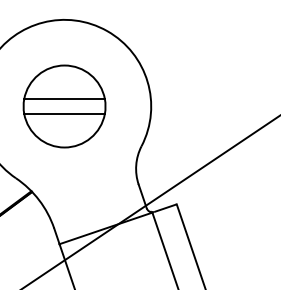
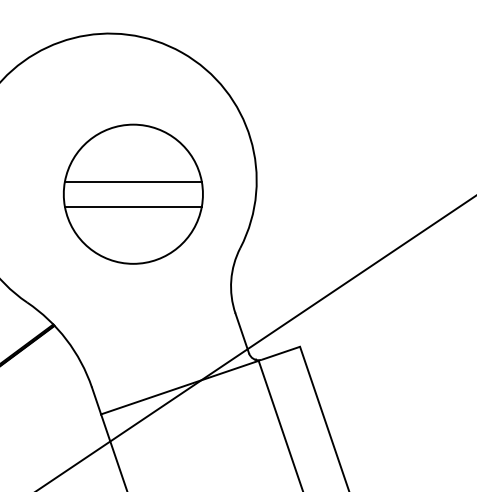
part: (64, 106) -> (133, 194), moved

